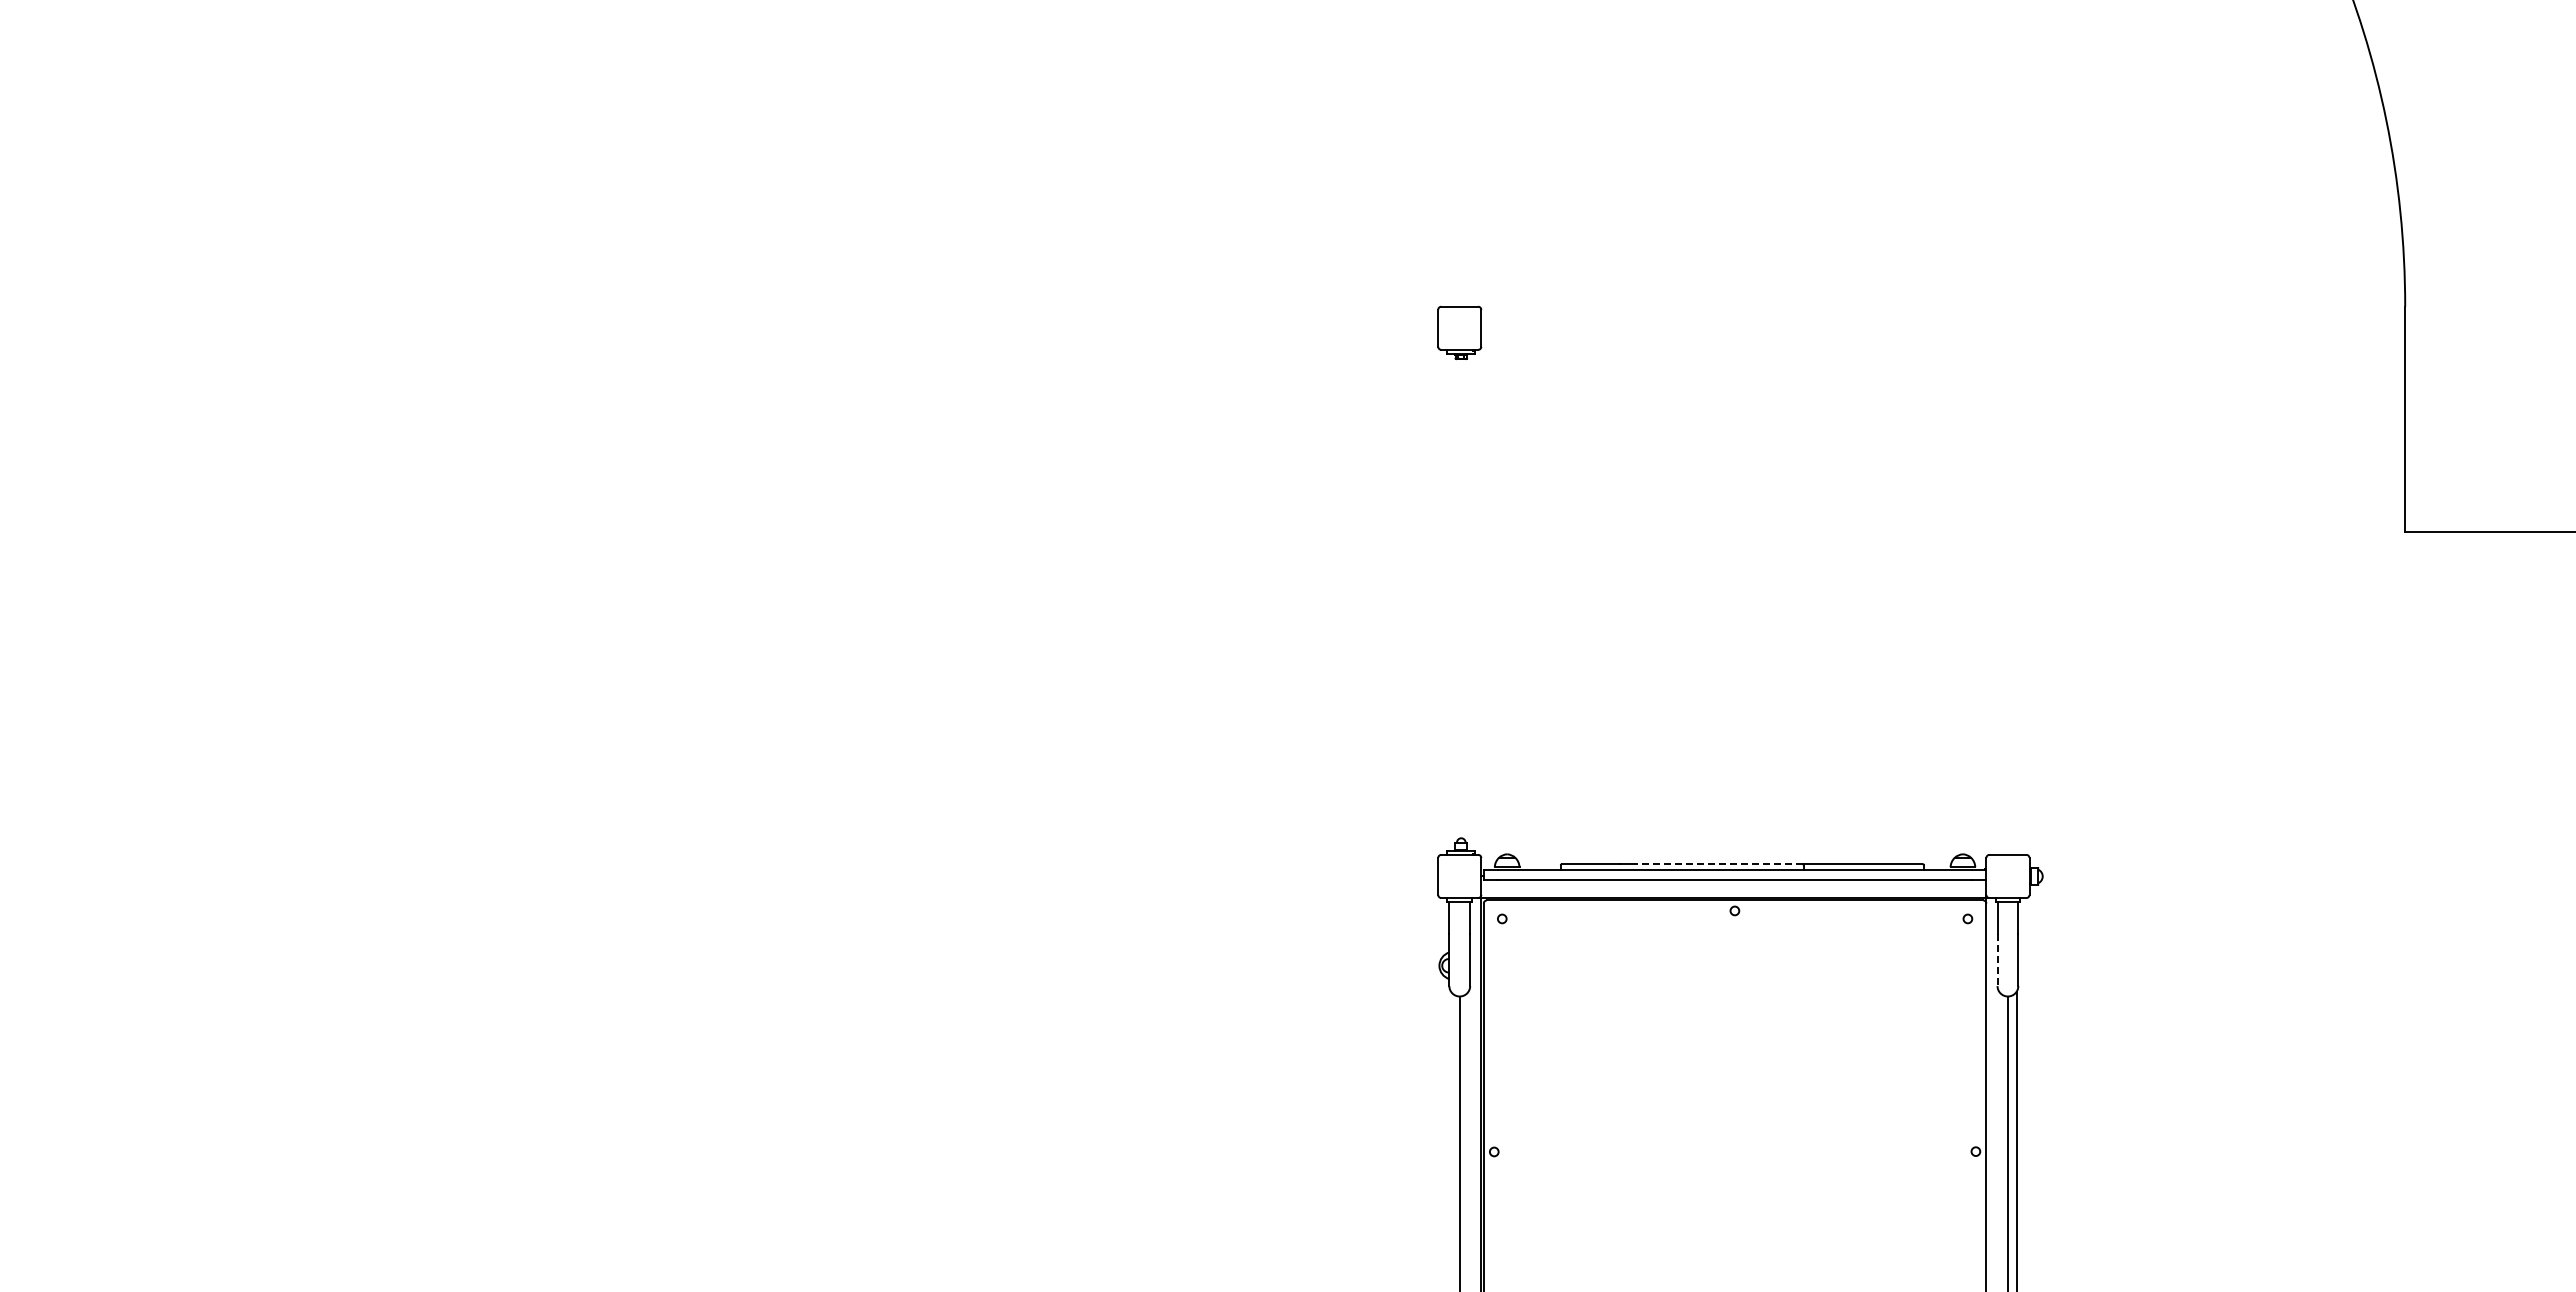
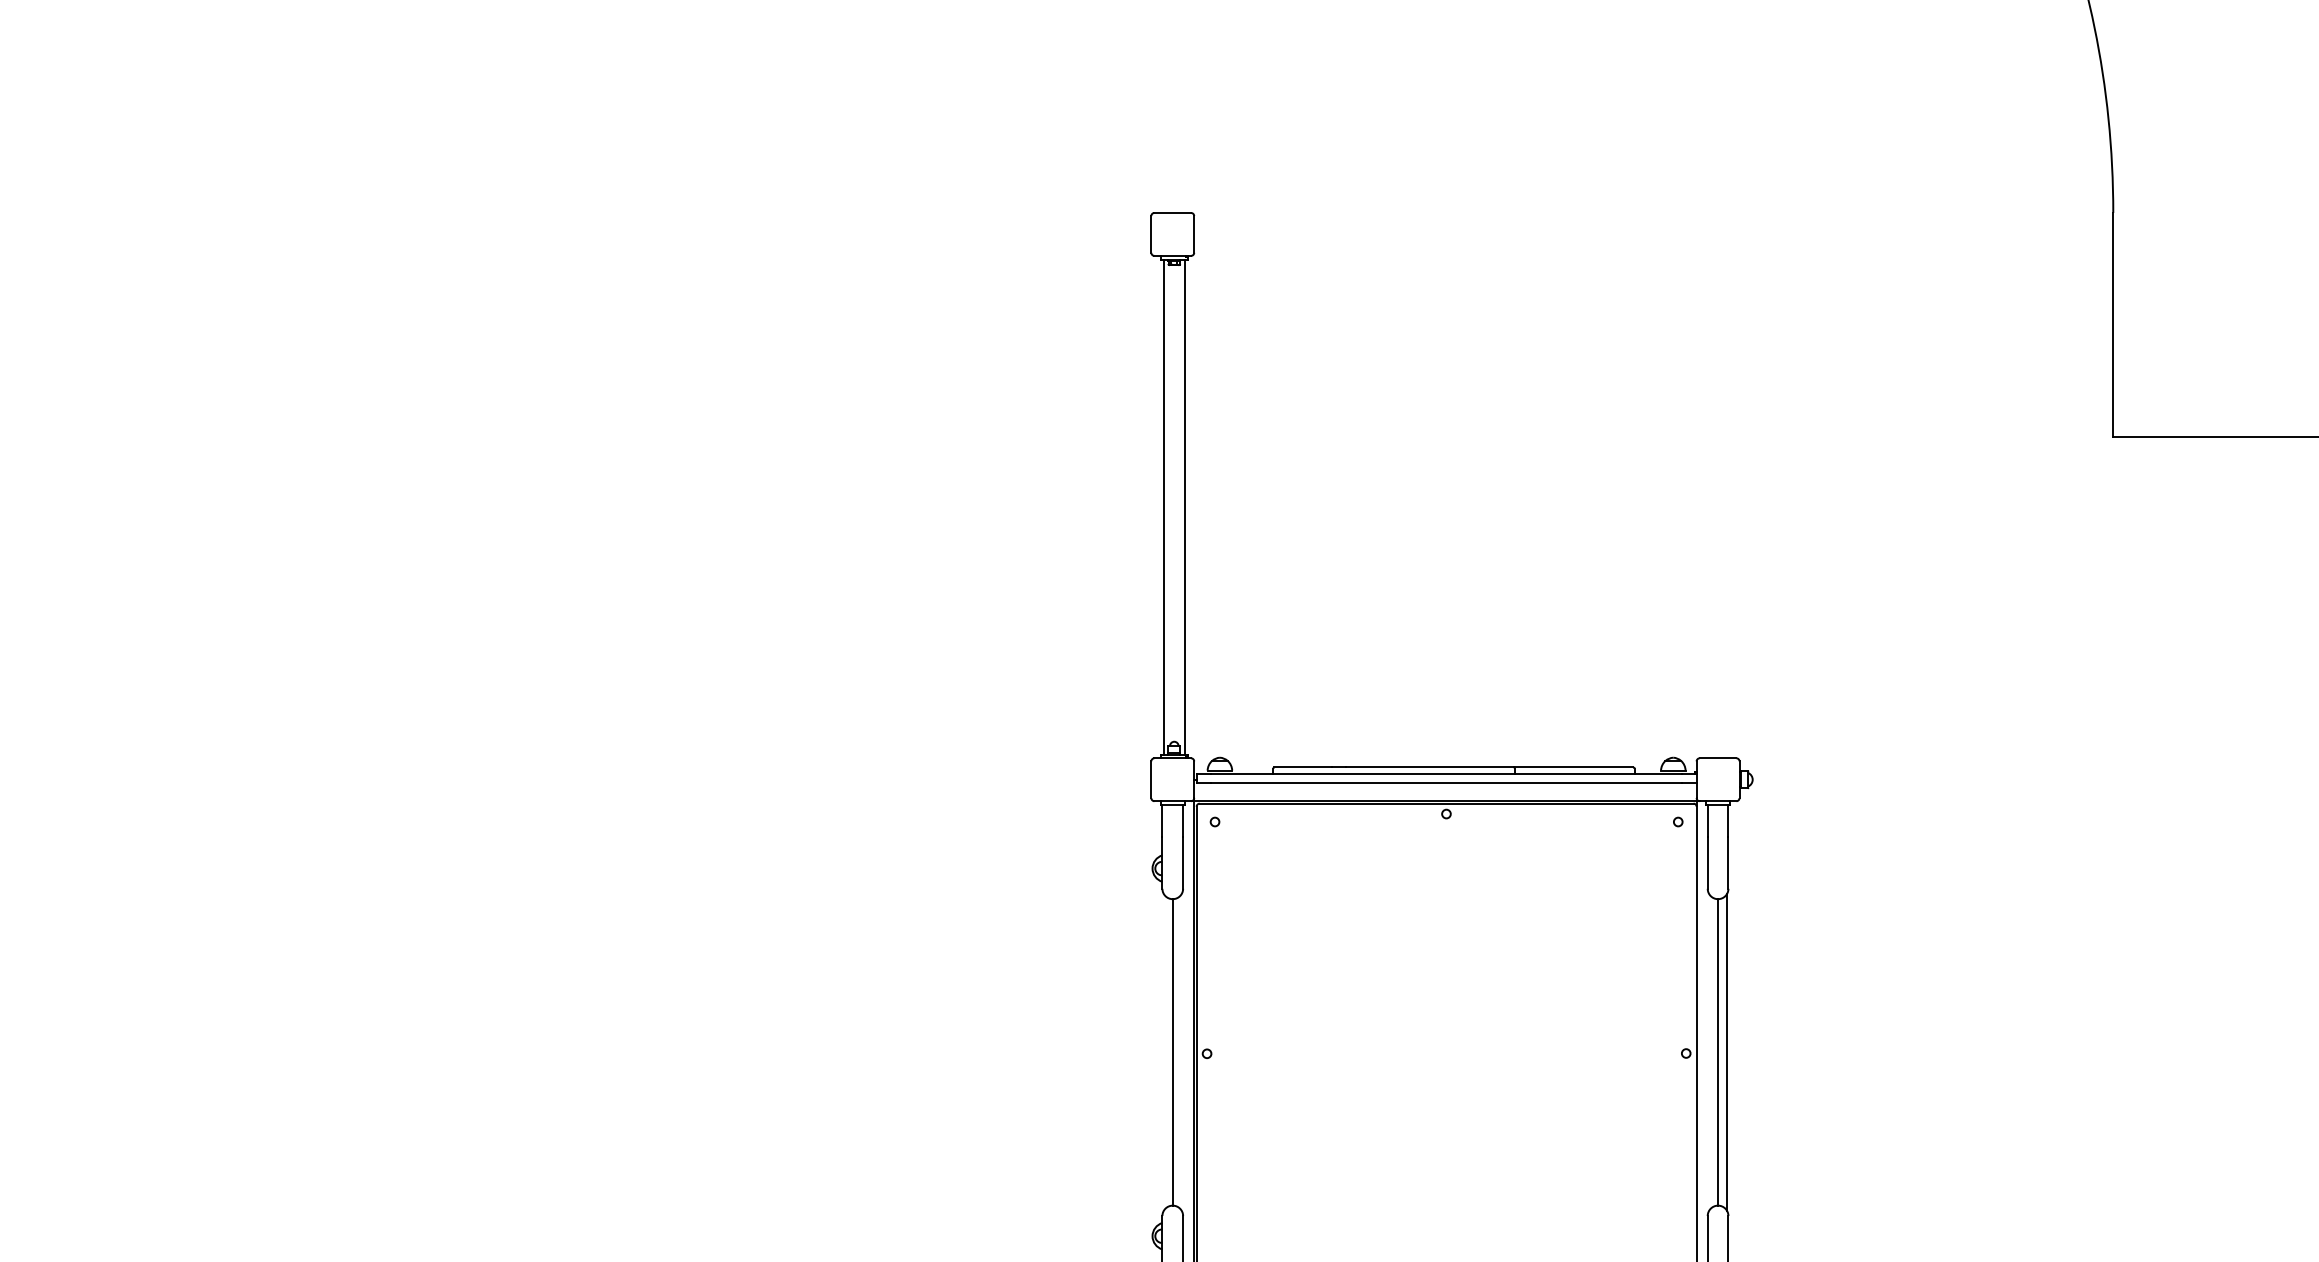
line: (1450, 602) -> (1163, 507), added
line: (1471, 602) -> (1184, 507), added
line: (1717, 864) -> (1429, 767), dashed -> solid
line: (1997, 960) -> (1707, 863), dashed -> solid

